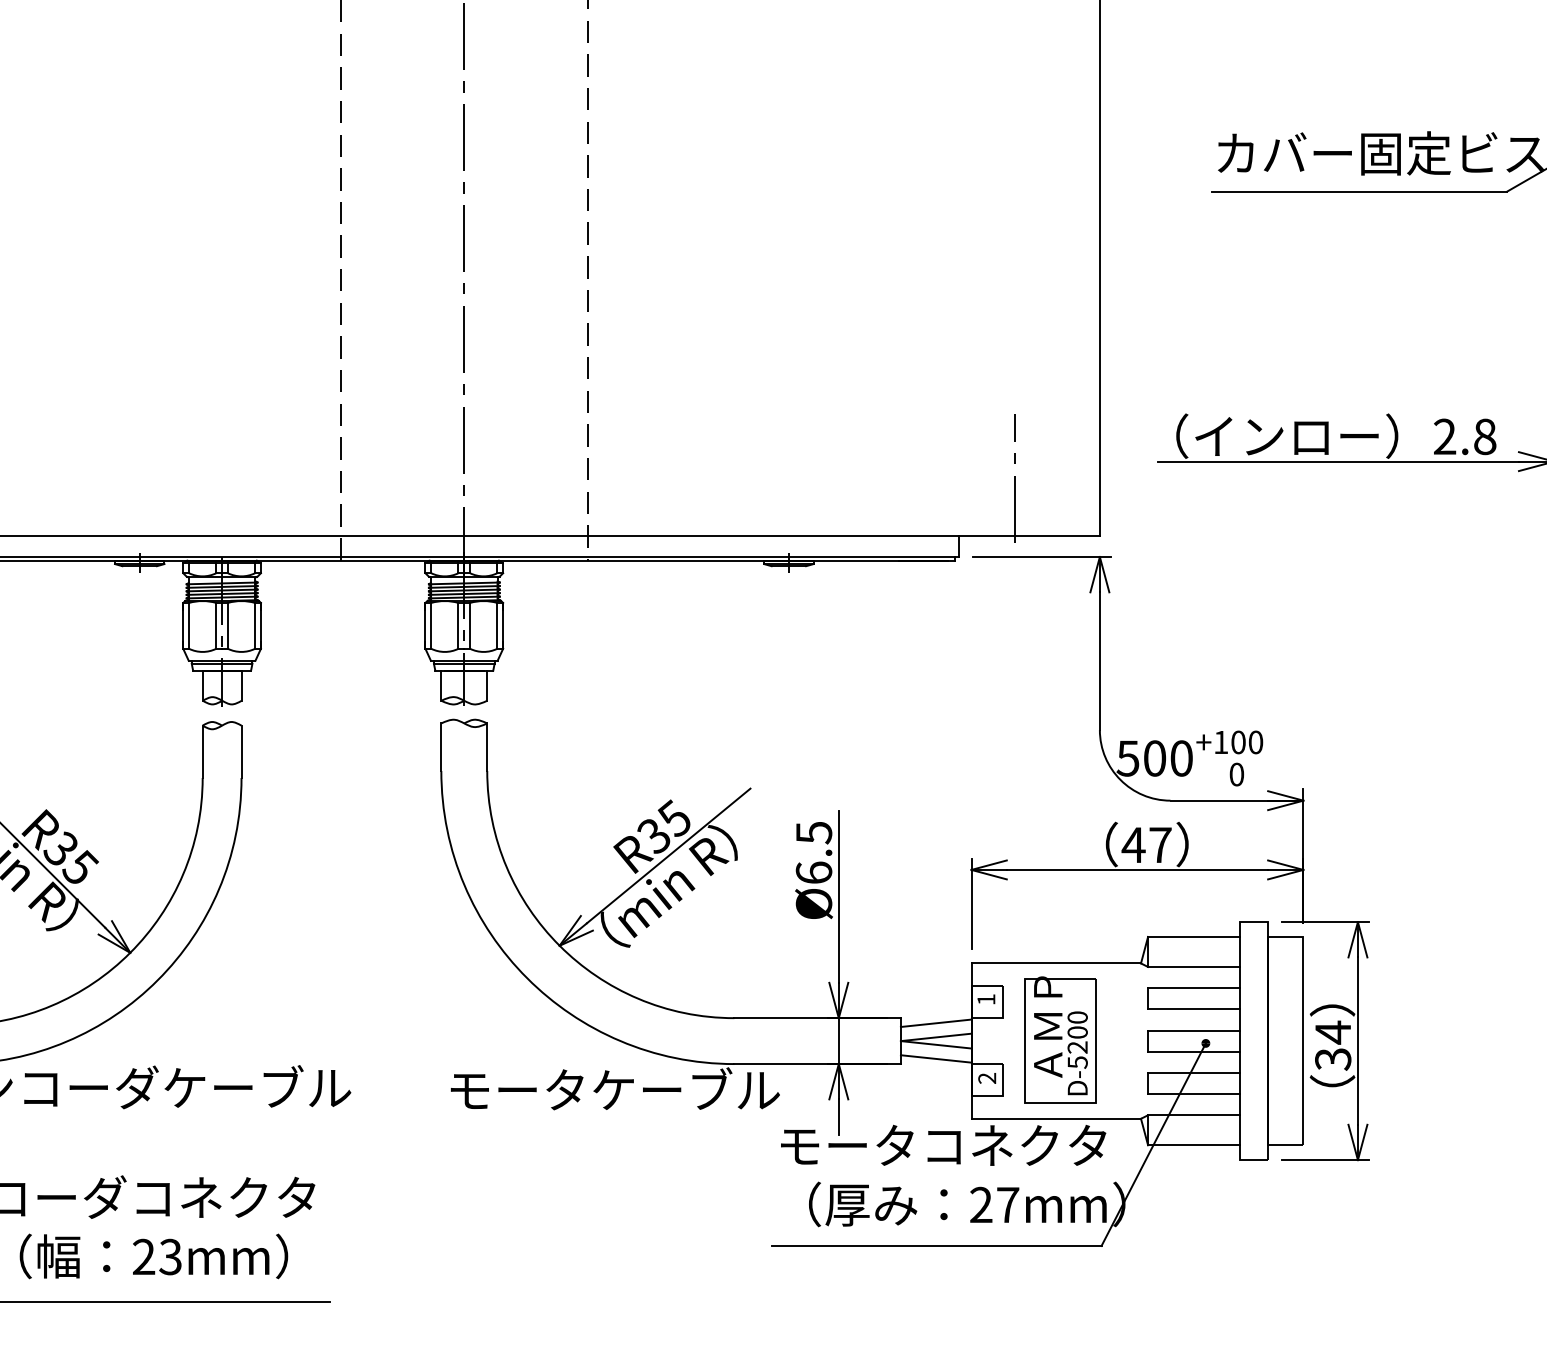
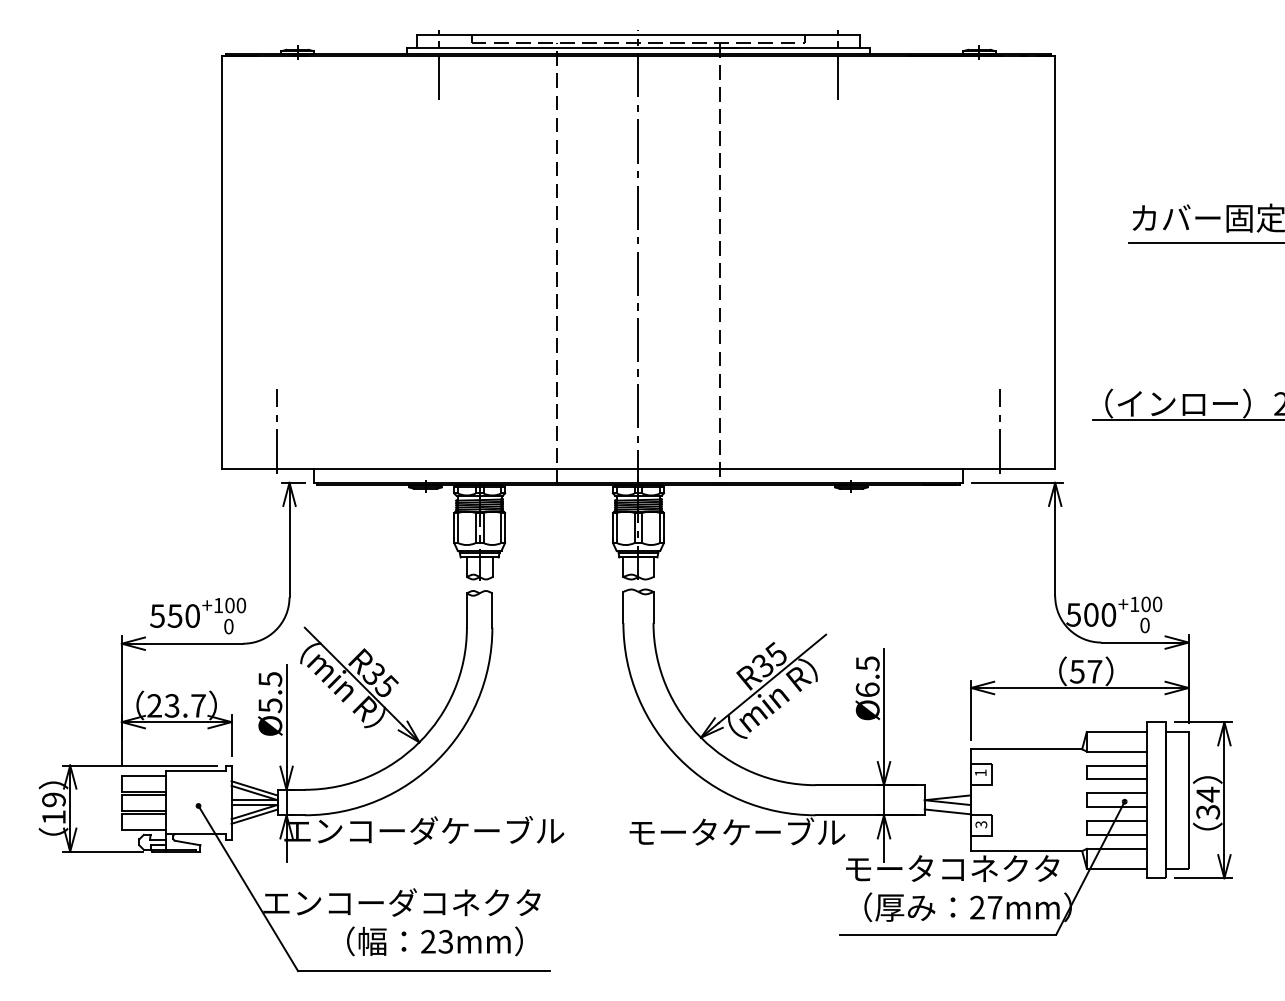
text: (1133, 844) -> (1077, 671), 47 -> 57
line: (935, 1023) -> (947, 788), removed
part: (1060, 1039) -> (1029, 799), removed
text: (987, 1078) -> (981, 824), 2 -> 3

